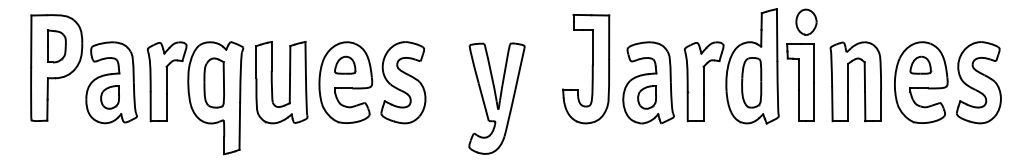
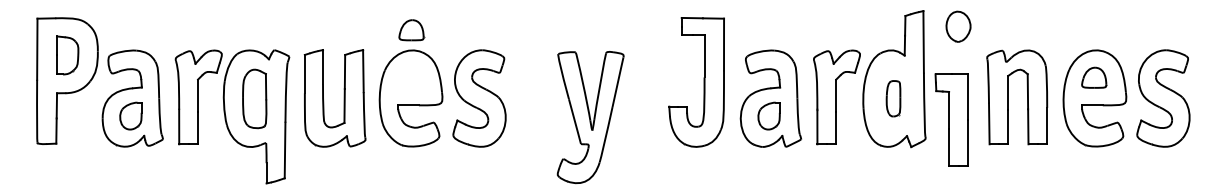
part: (345, 64) -> (411, 29), moved
part: (751, 82) -> (893, 98), size x0.6
part: (800, 82) -> (951, 119), moved

